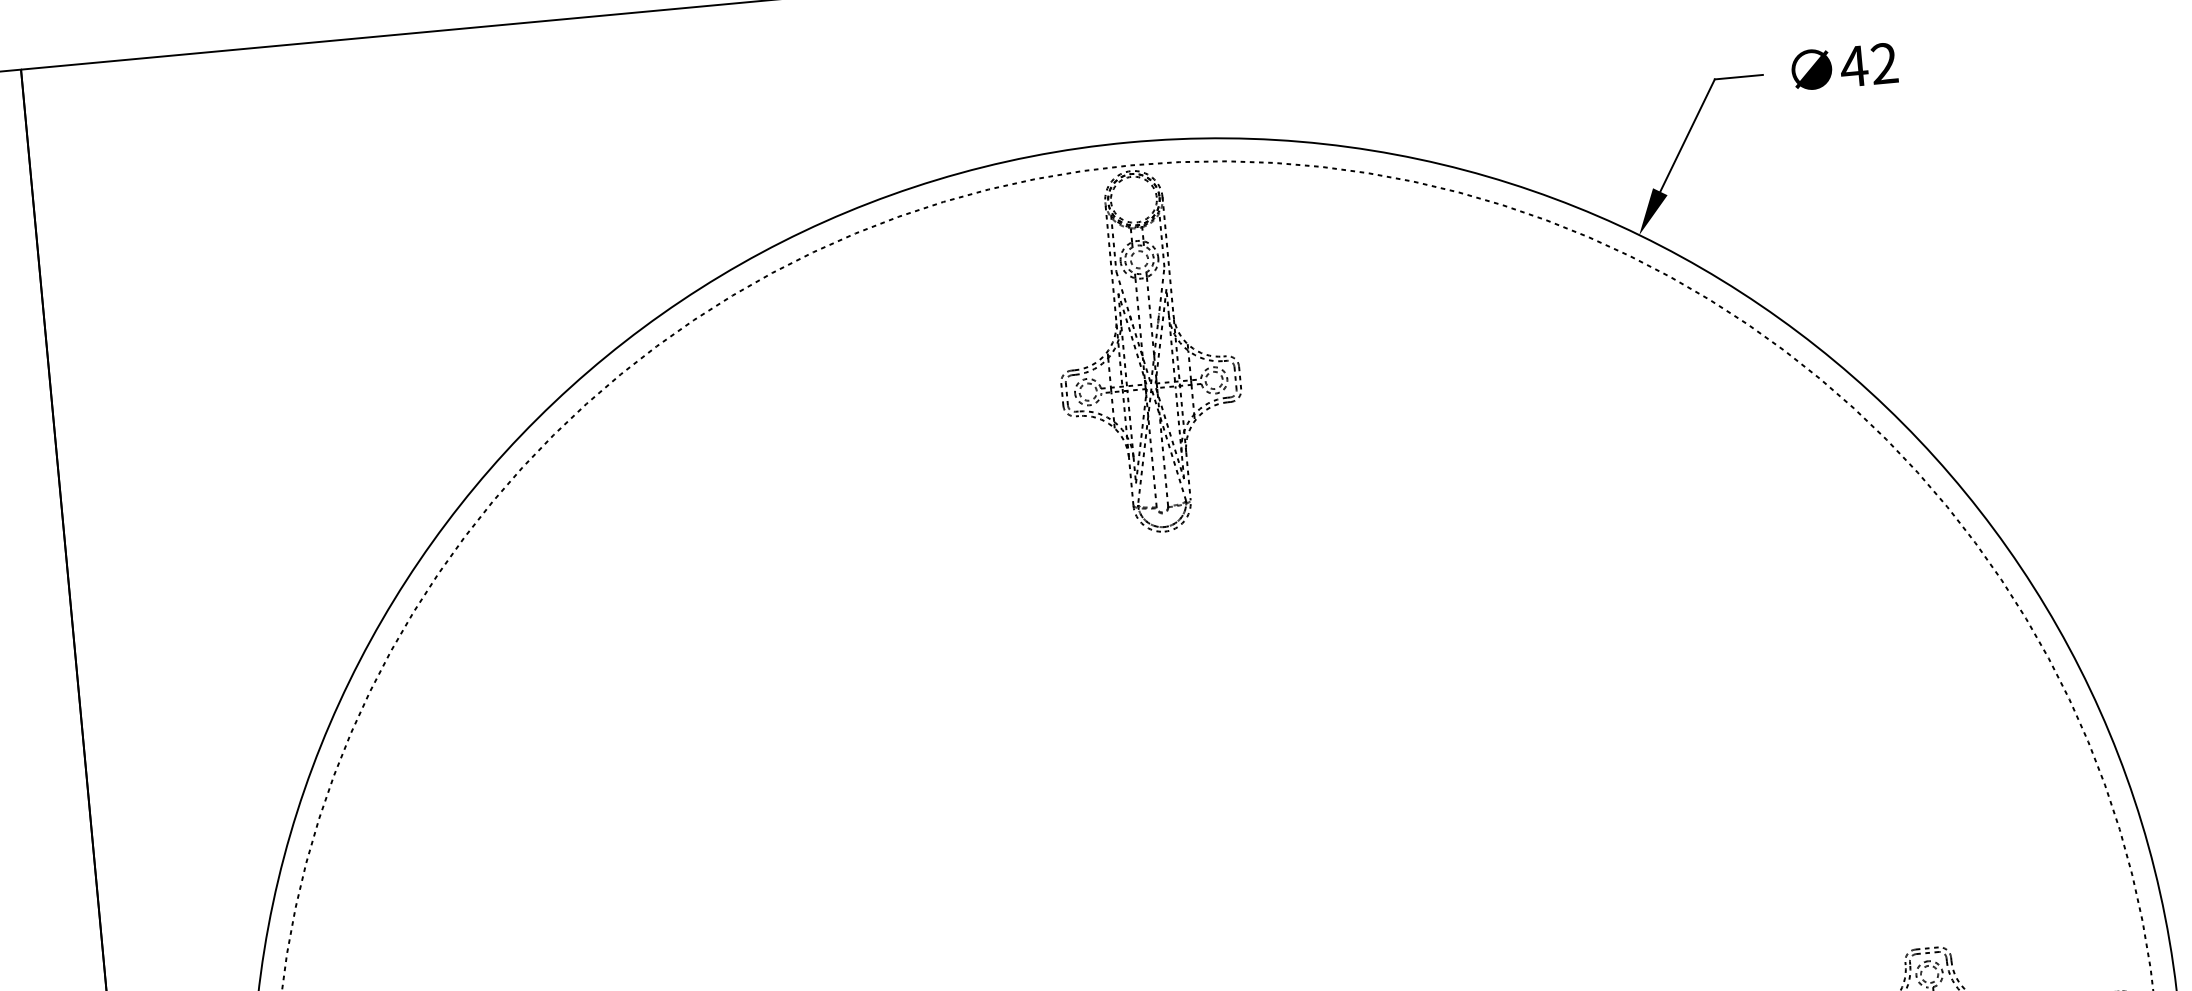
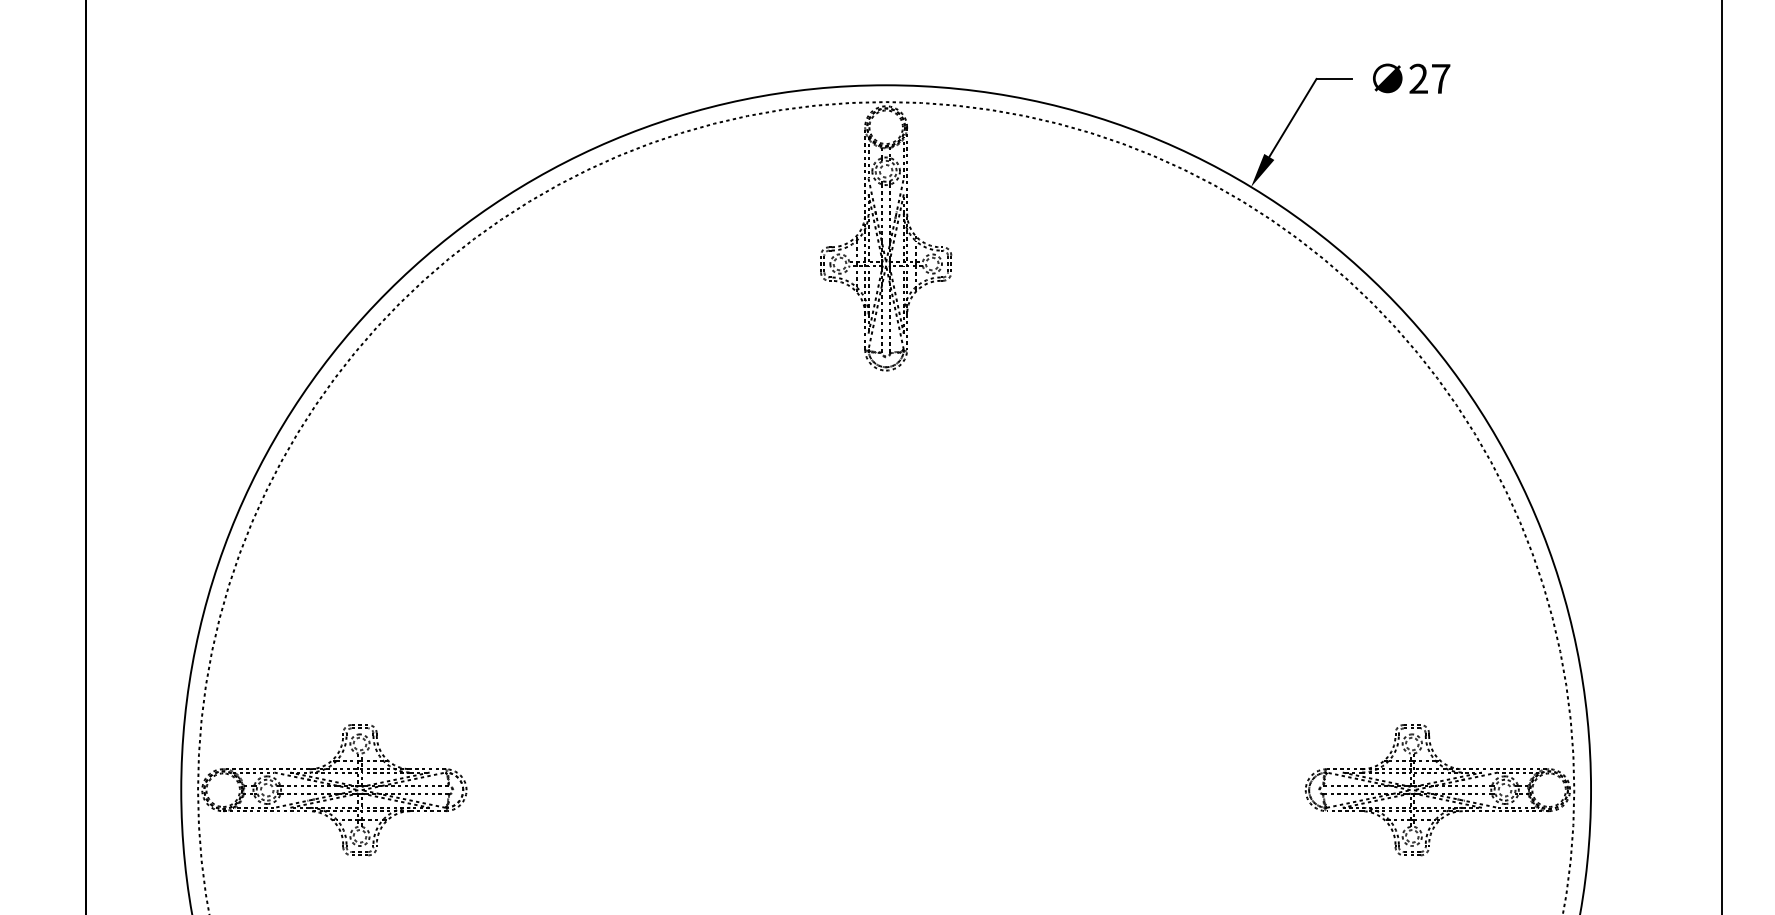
text: (1868, 64) -> (1429, 78), 42 -> 27

